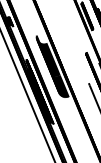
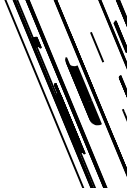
line: (64, 26) -> (96, 47), added

